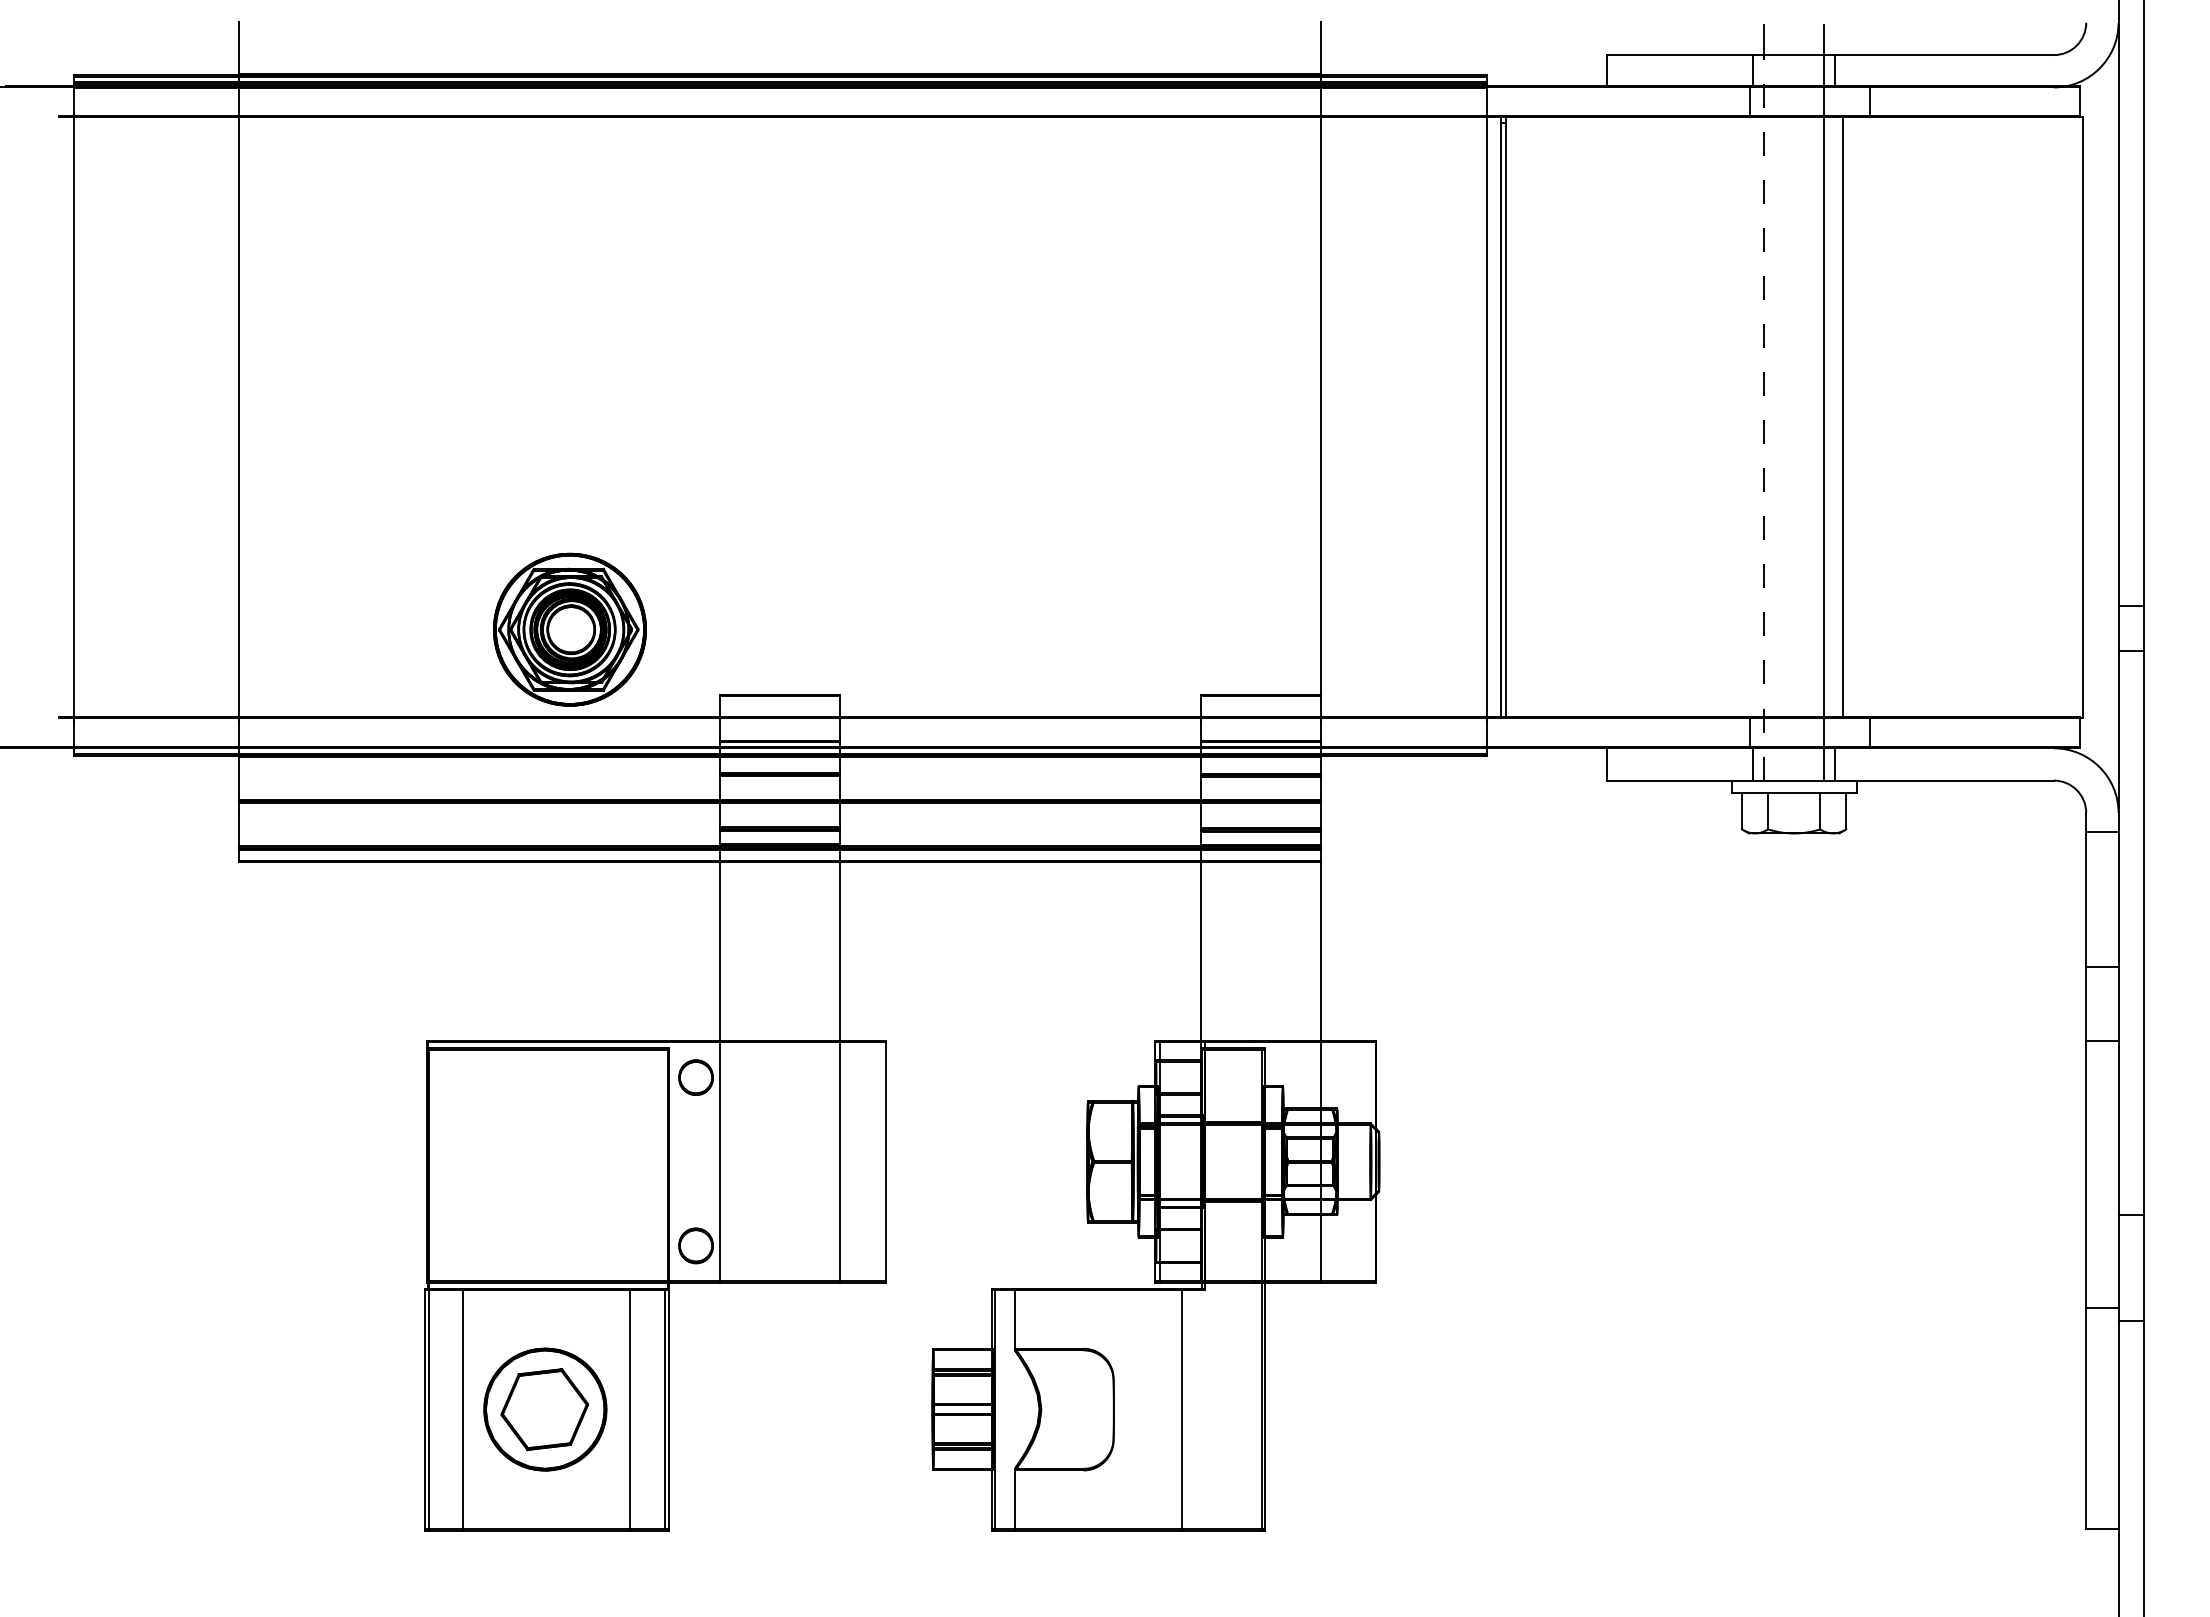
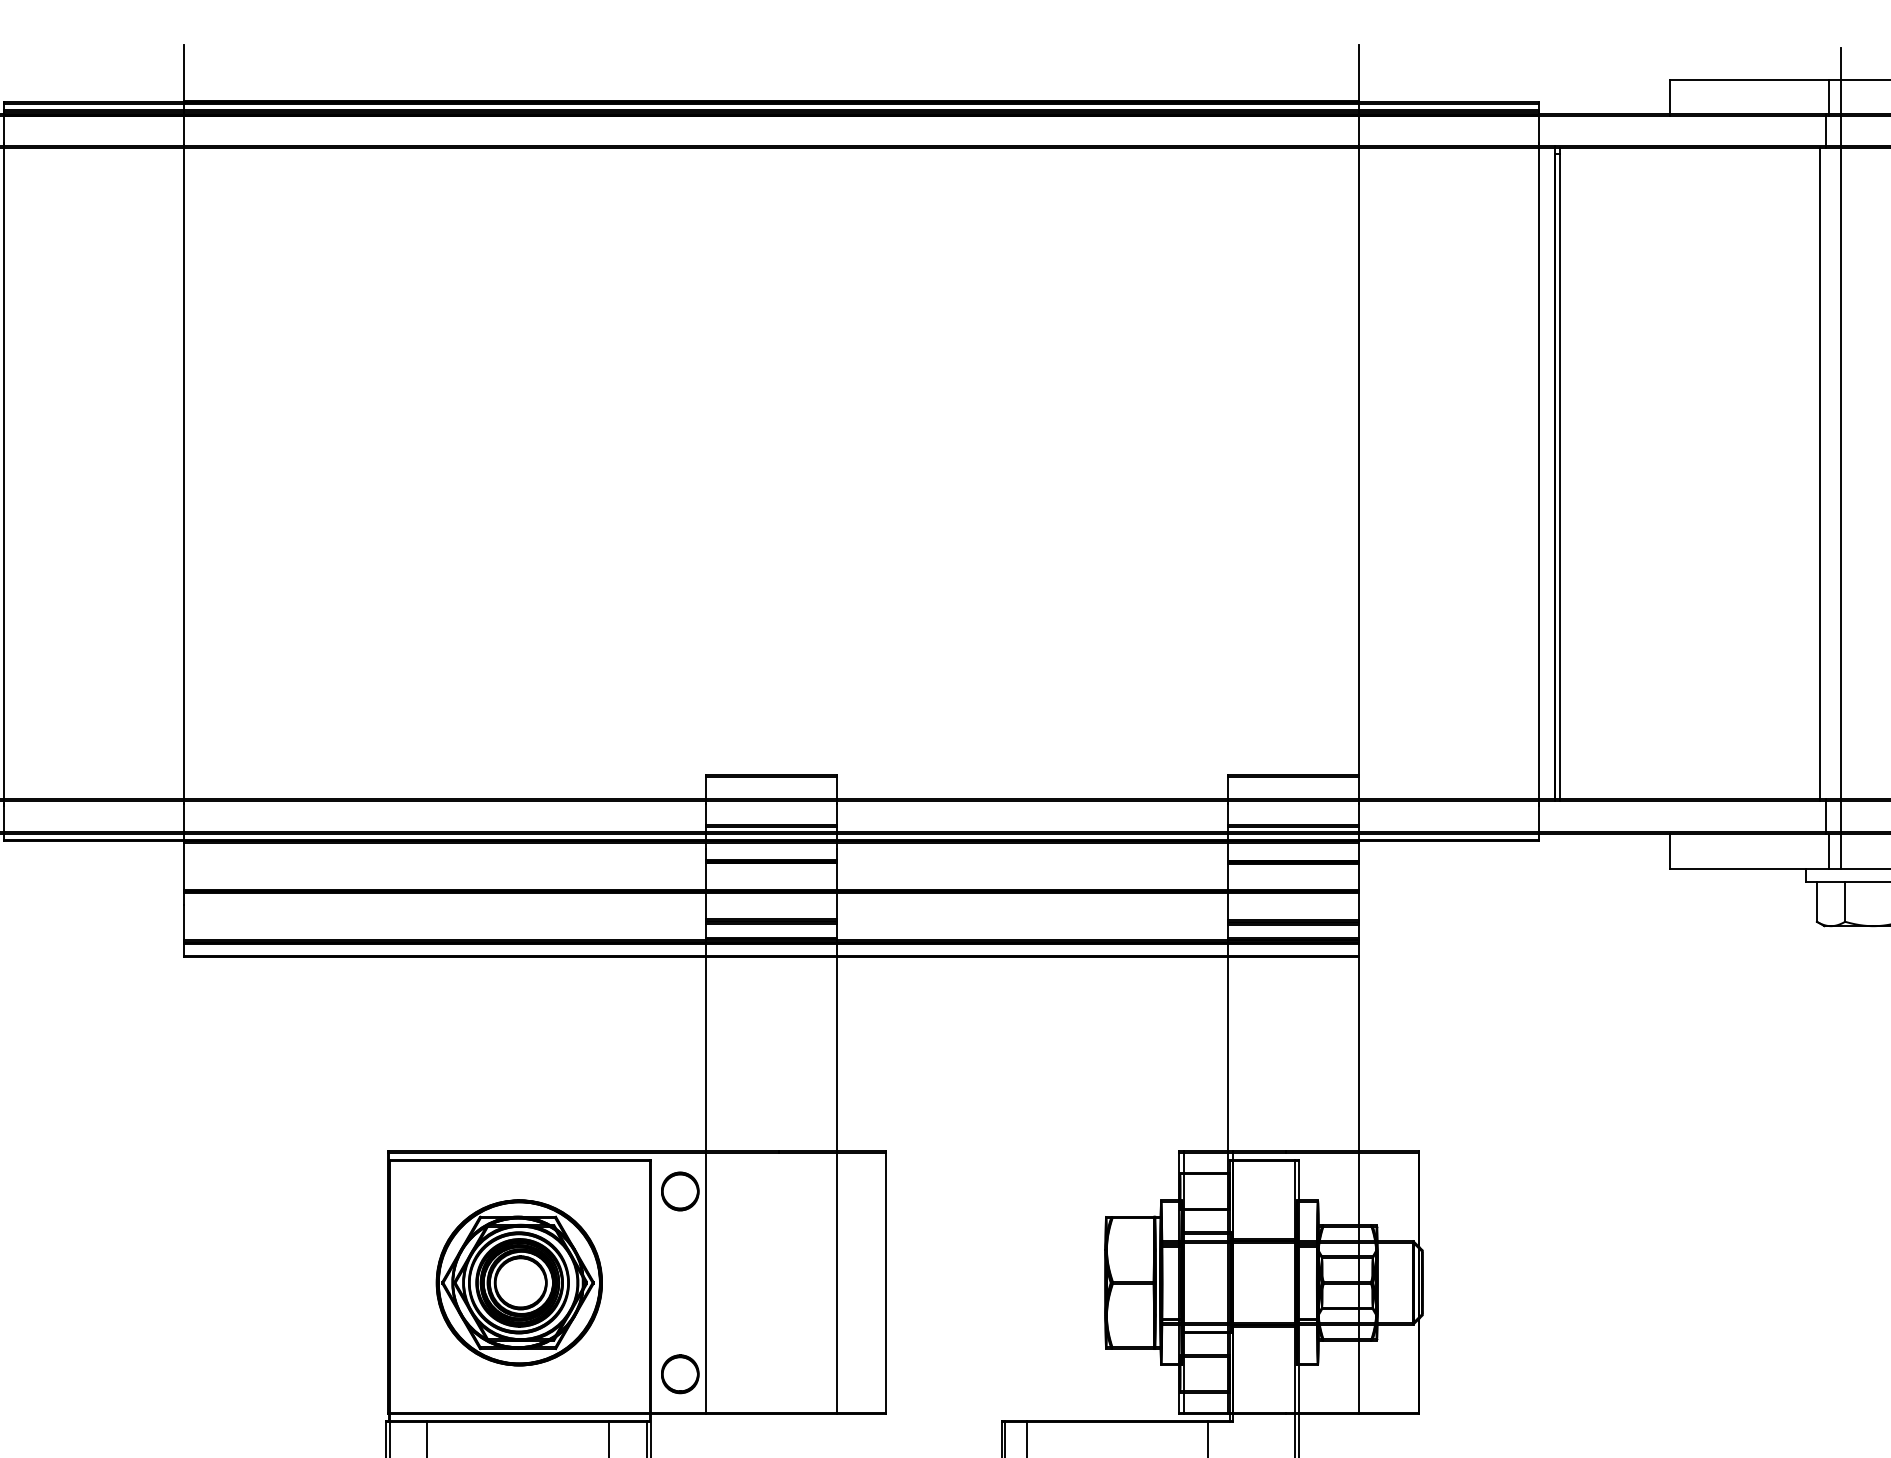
line: (1745, 417) -> (1820, 474), added
line: (1764, 417) -> (1841, 474), dashed -> solid
part: (569, 629) -> (518, 1282), moved

